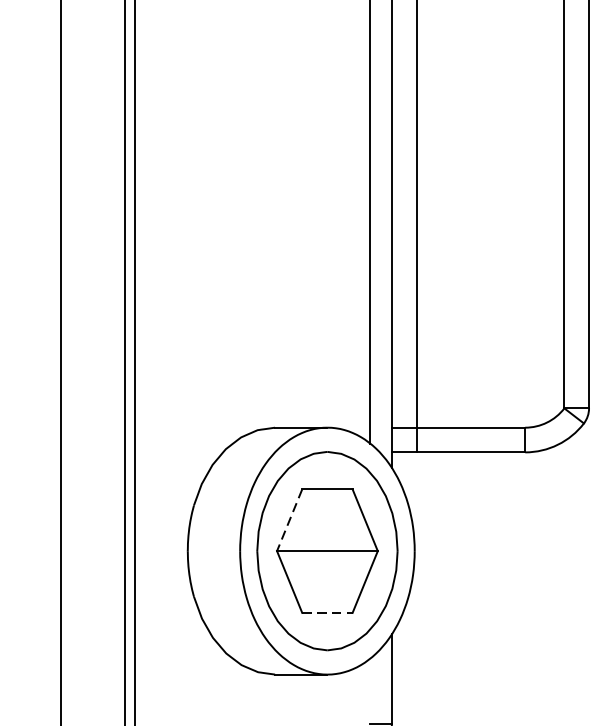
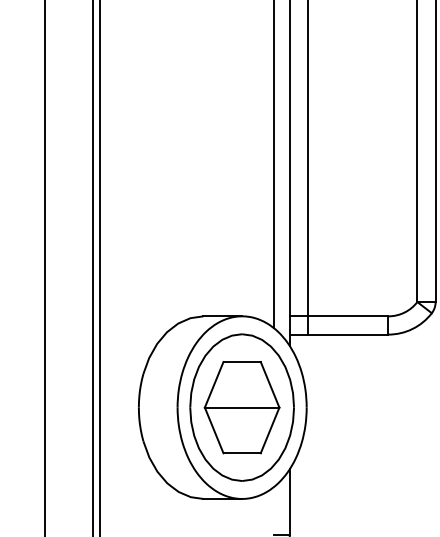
line: (290, 519) -> (214, 384), dashed -> solid
line: (327, 613) -> (242, 453), dashed -> solid

